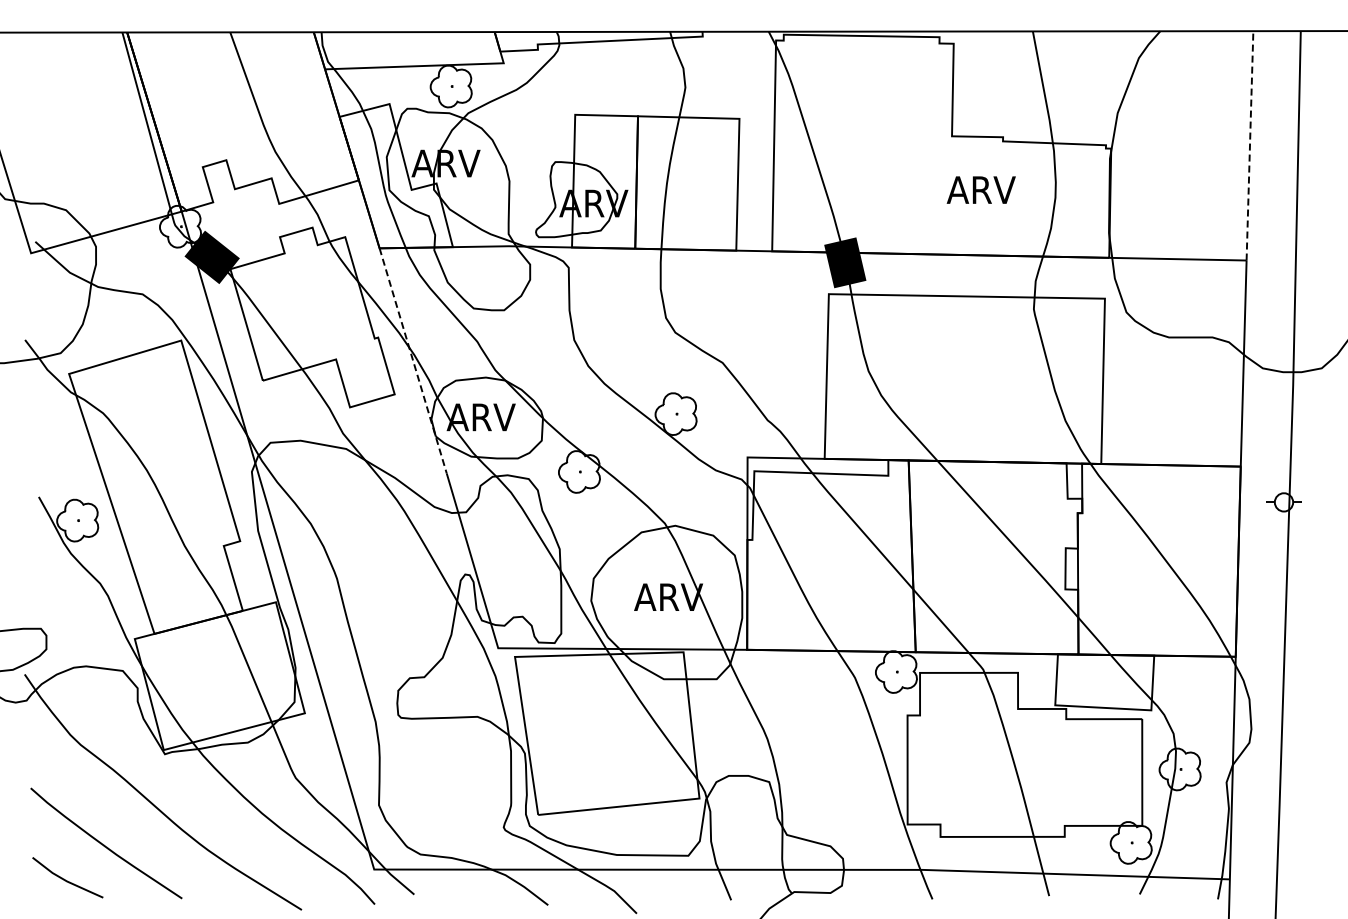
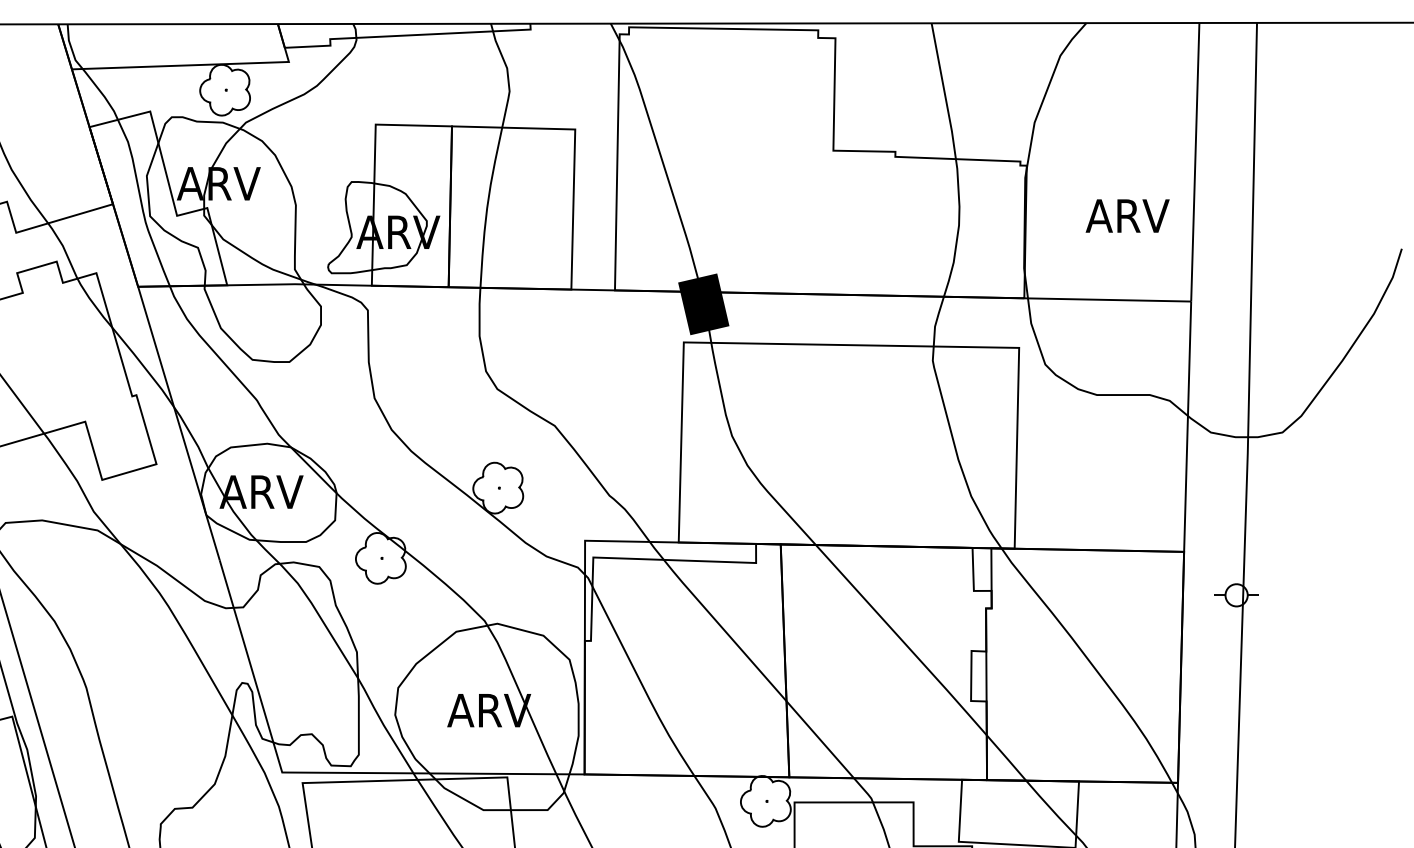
line: (1249, 145) -> (1194, 161), dashed -> solid
text: (980, 189) -> (1126, 215), moved
line: (413, 361) -> (179, 424), dashed -> solid

